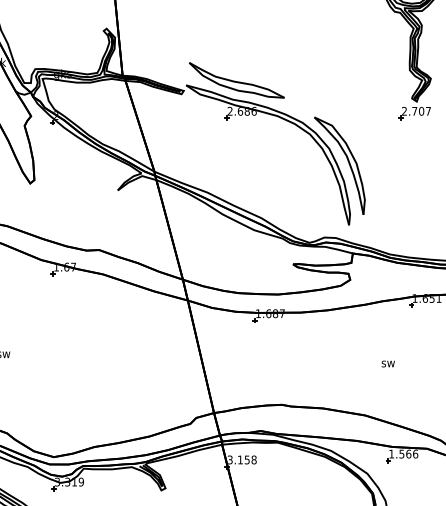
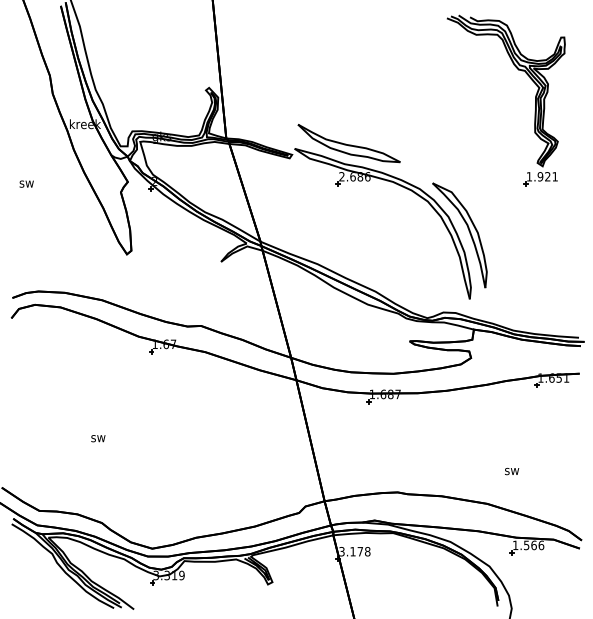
text: (415, 111) -> (541, 176), 2.707 -> 1.921
text: (388, 363) -> (512, 471), moved
text: (246, 459) -> (359, 551), 3.158 -> 3.178

